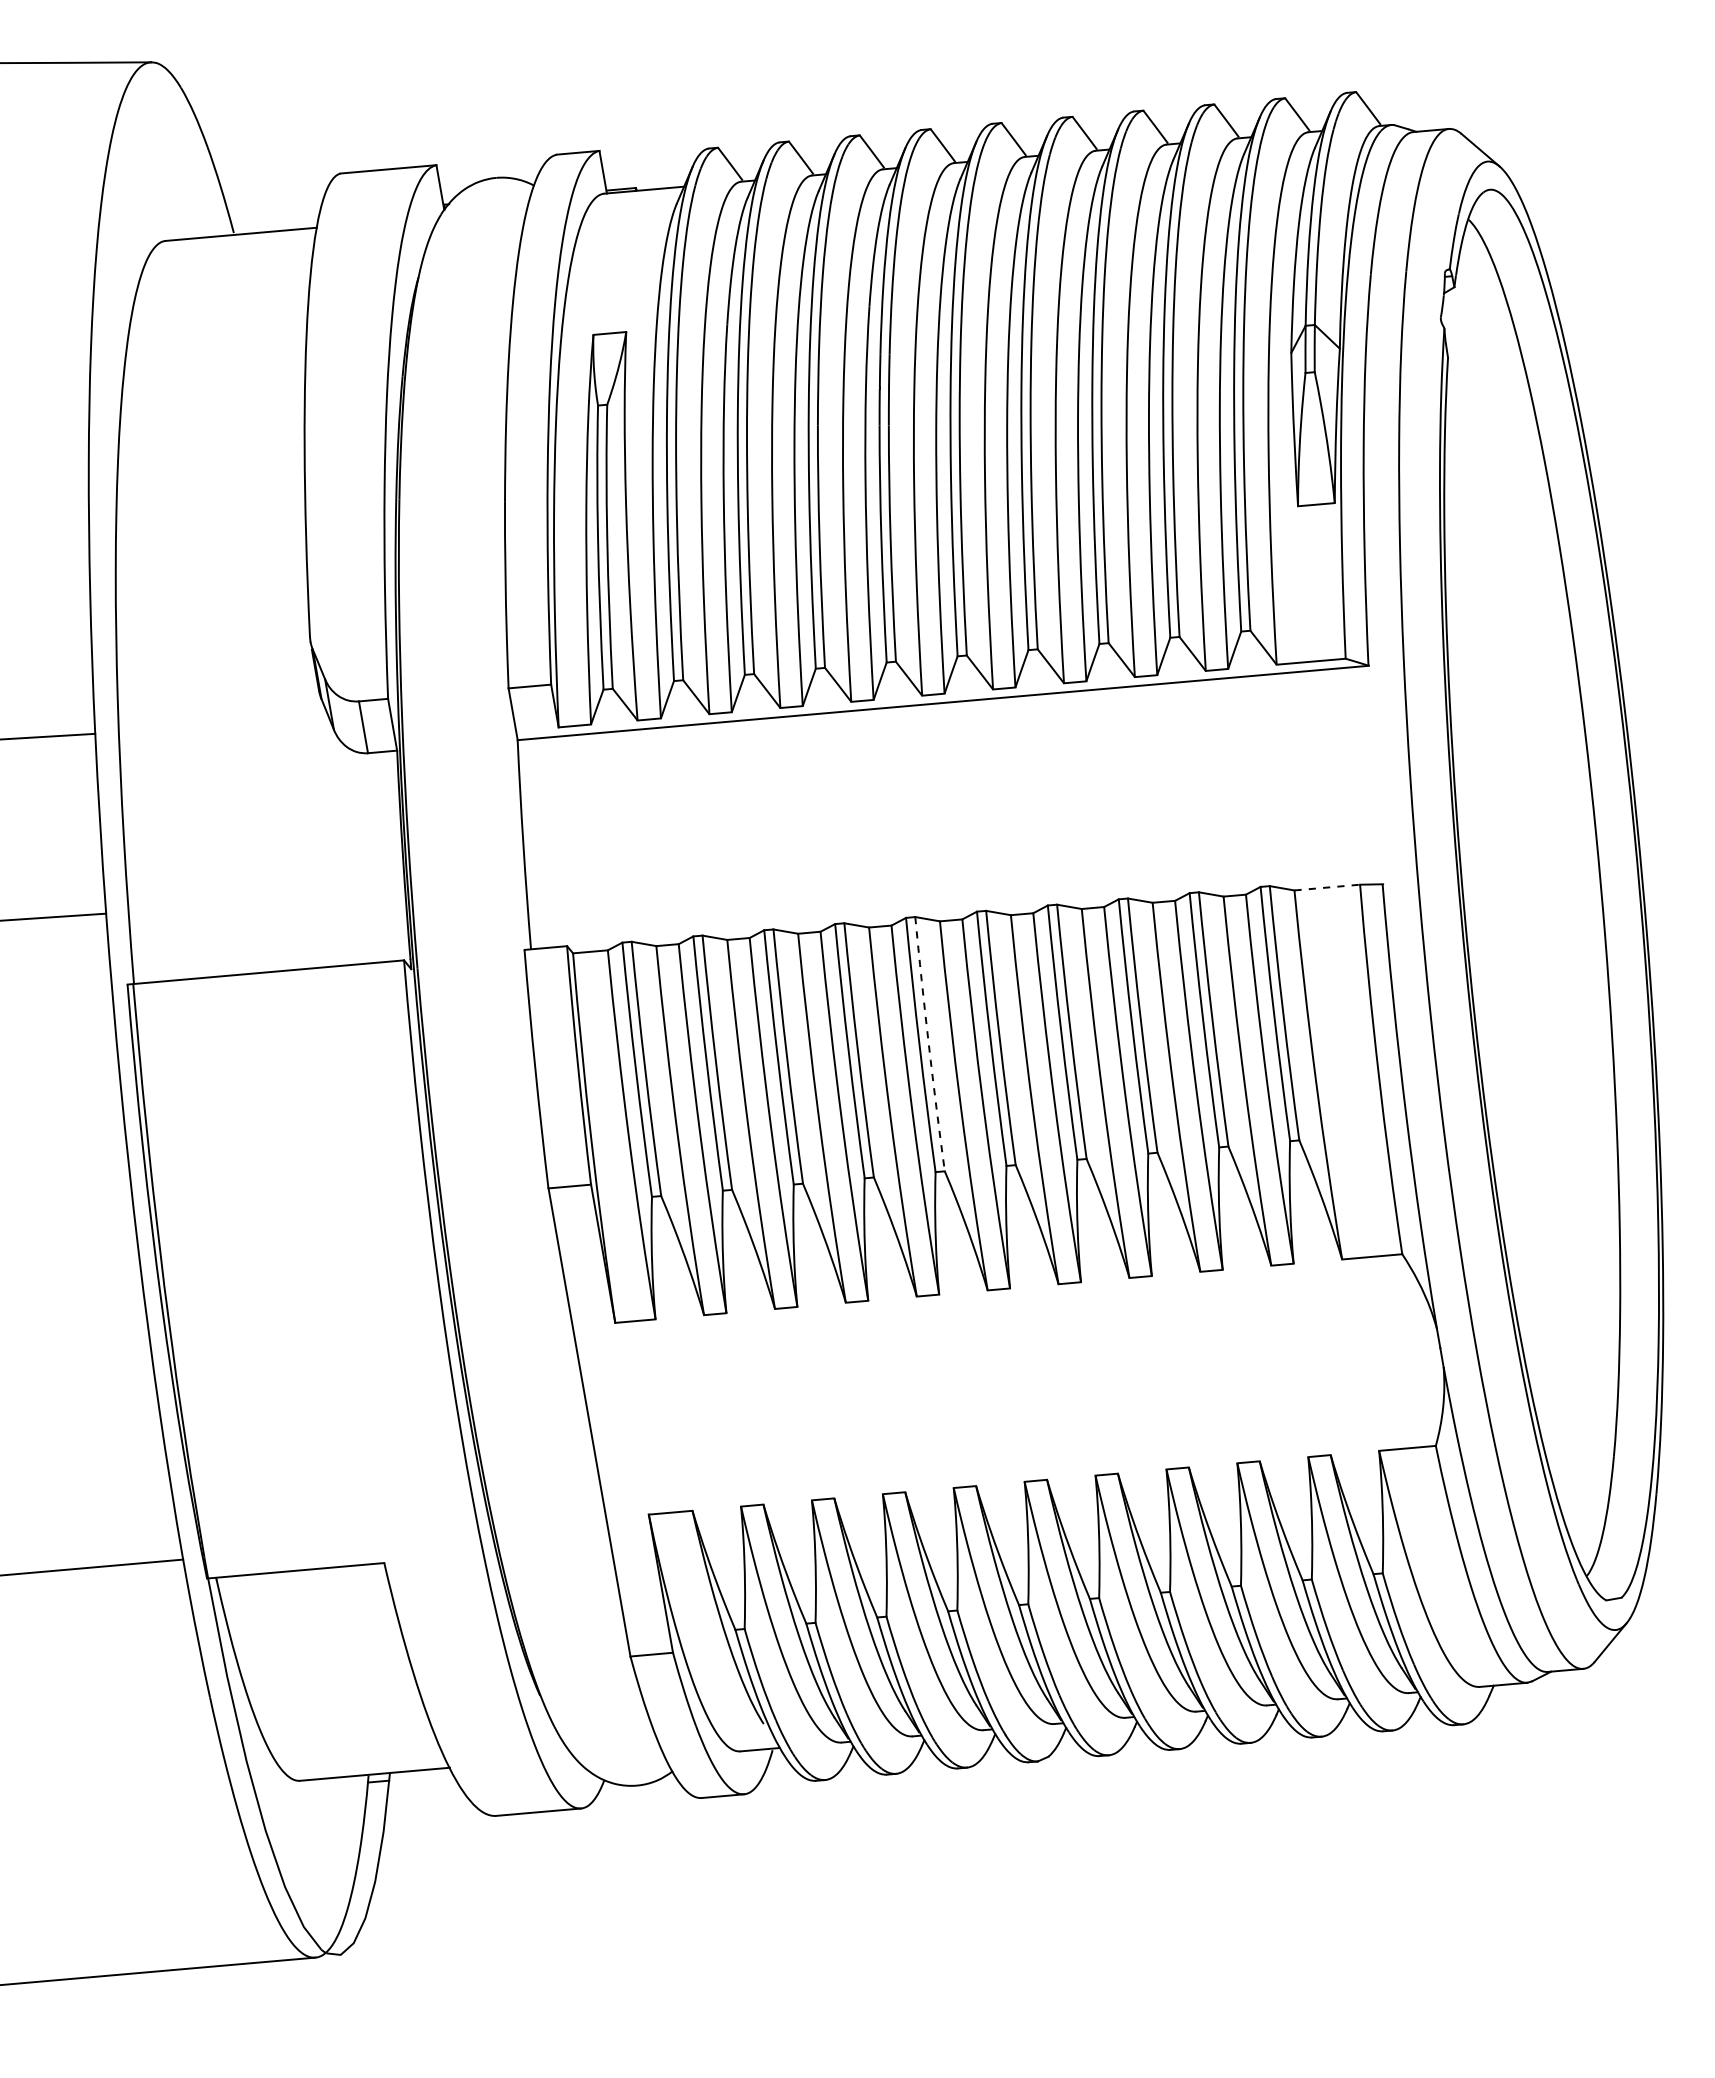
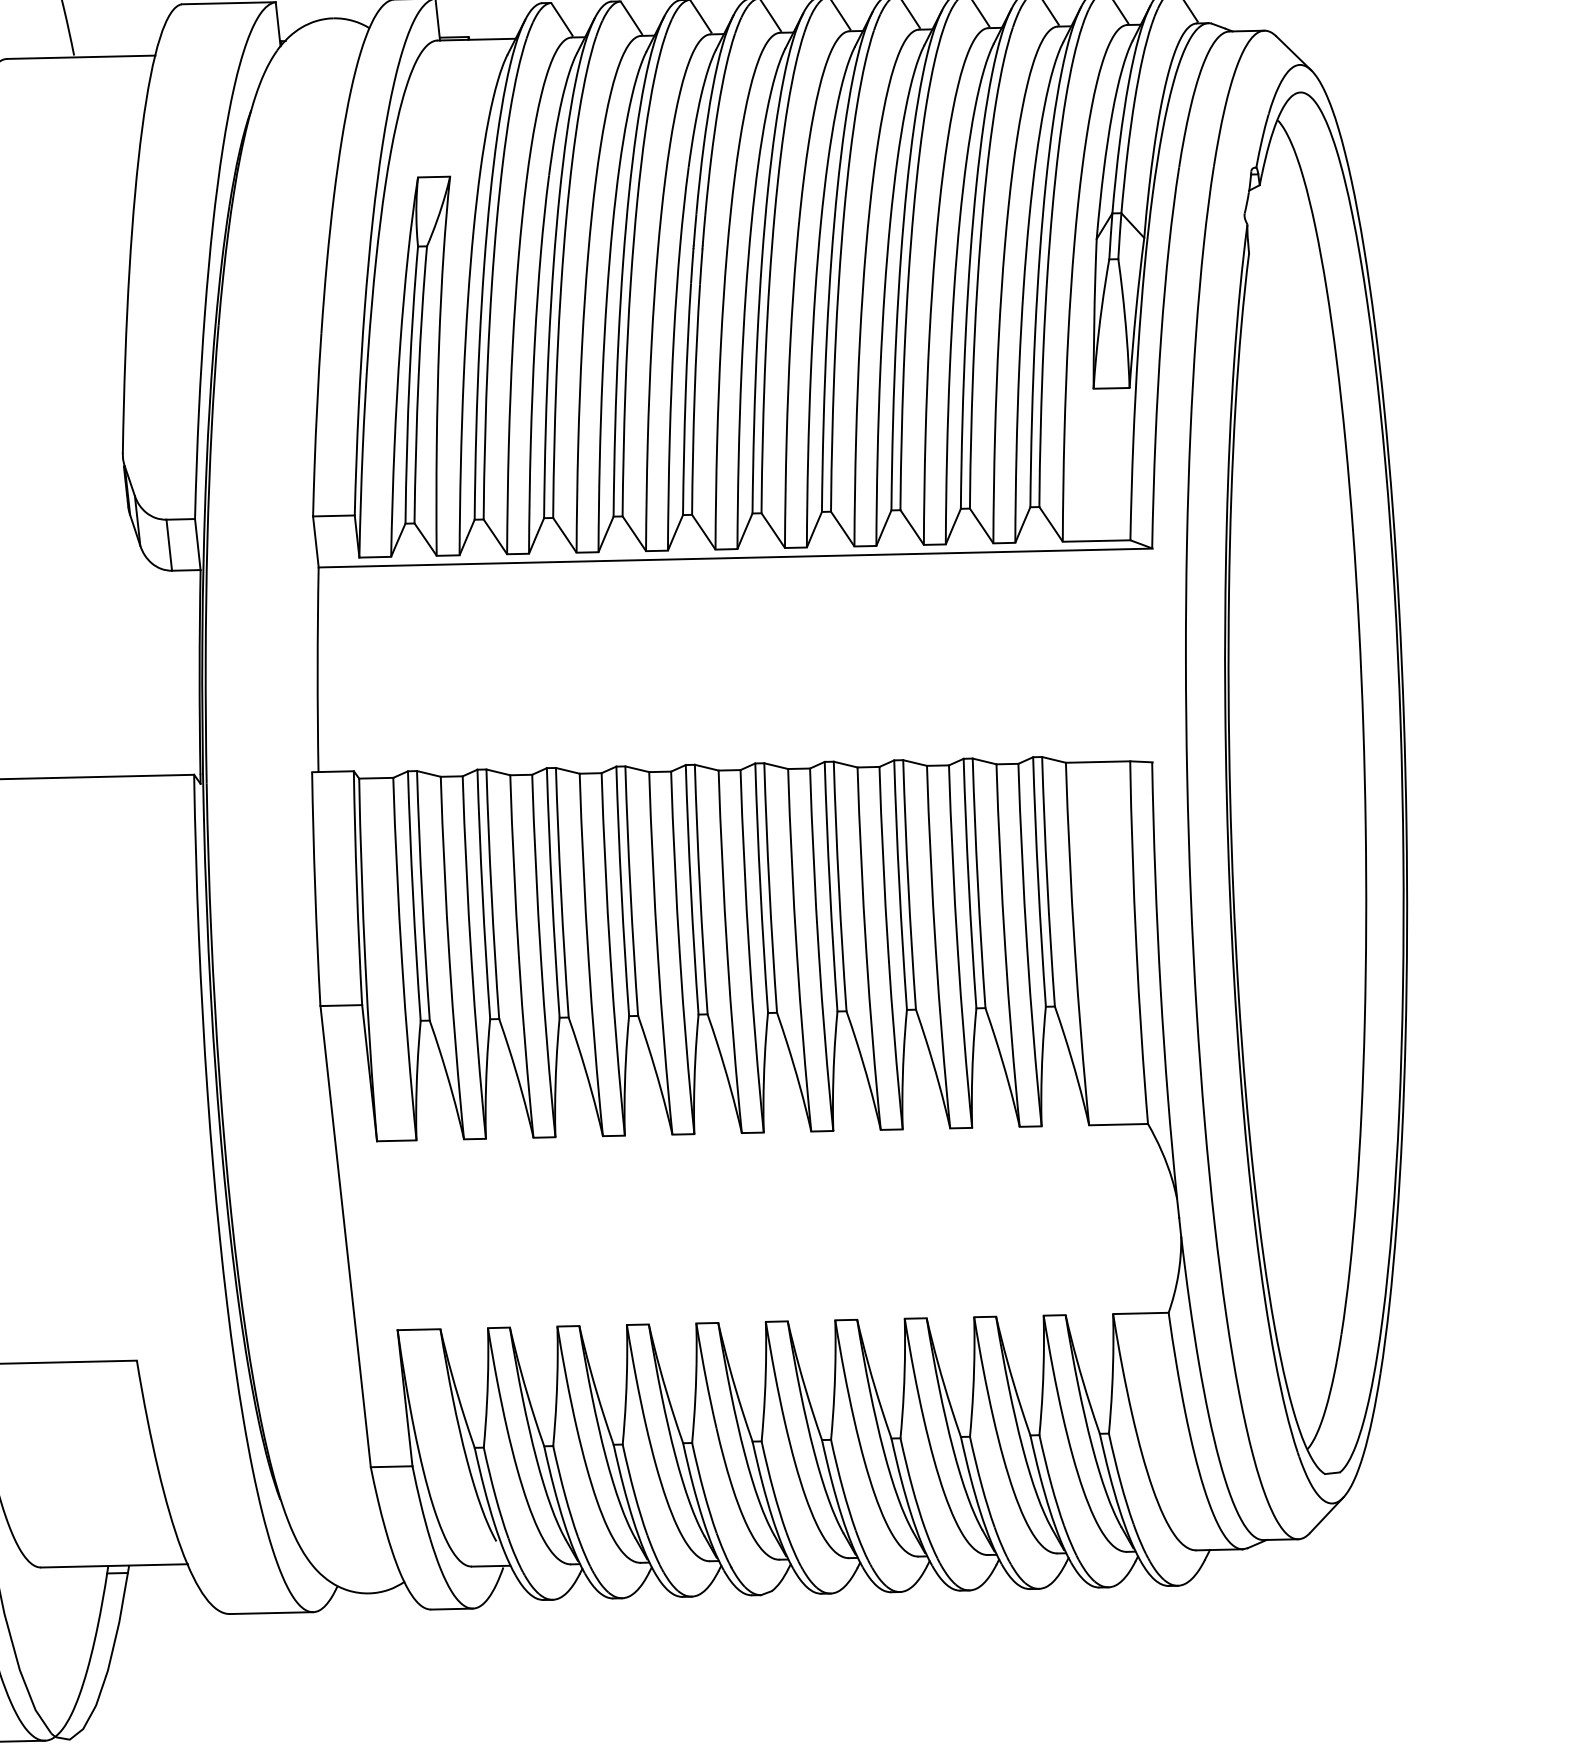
line: (1327, 887) -> (1098, 761), dashed -> solid
arc: (928, 1044) -> (699, 889), dashed -> solid

